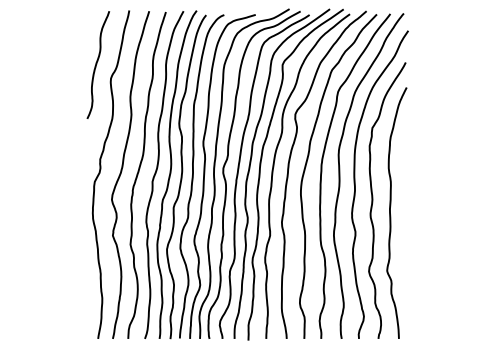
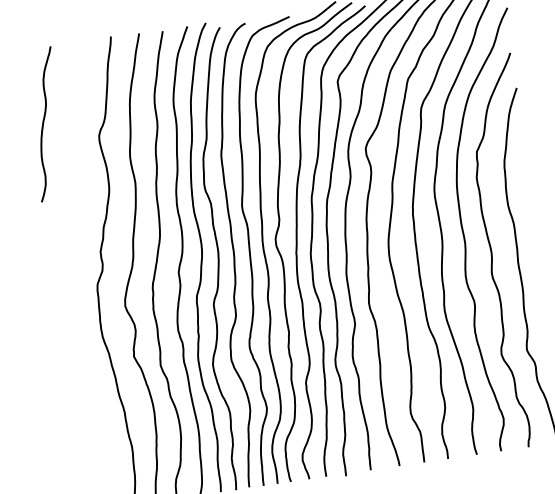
curve: (97, 64) -> (44, 123), moved

